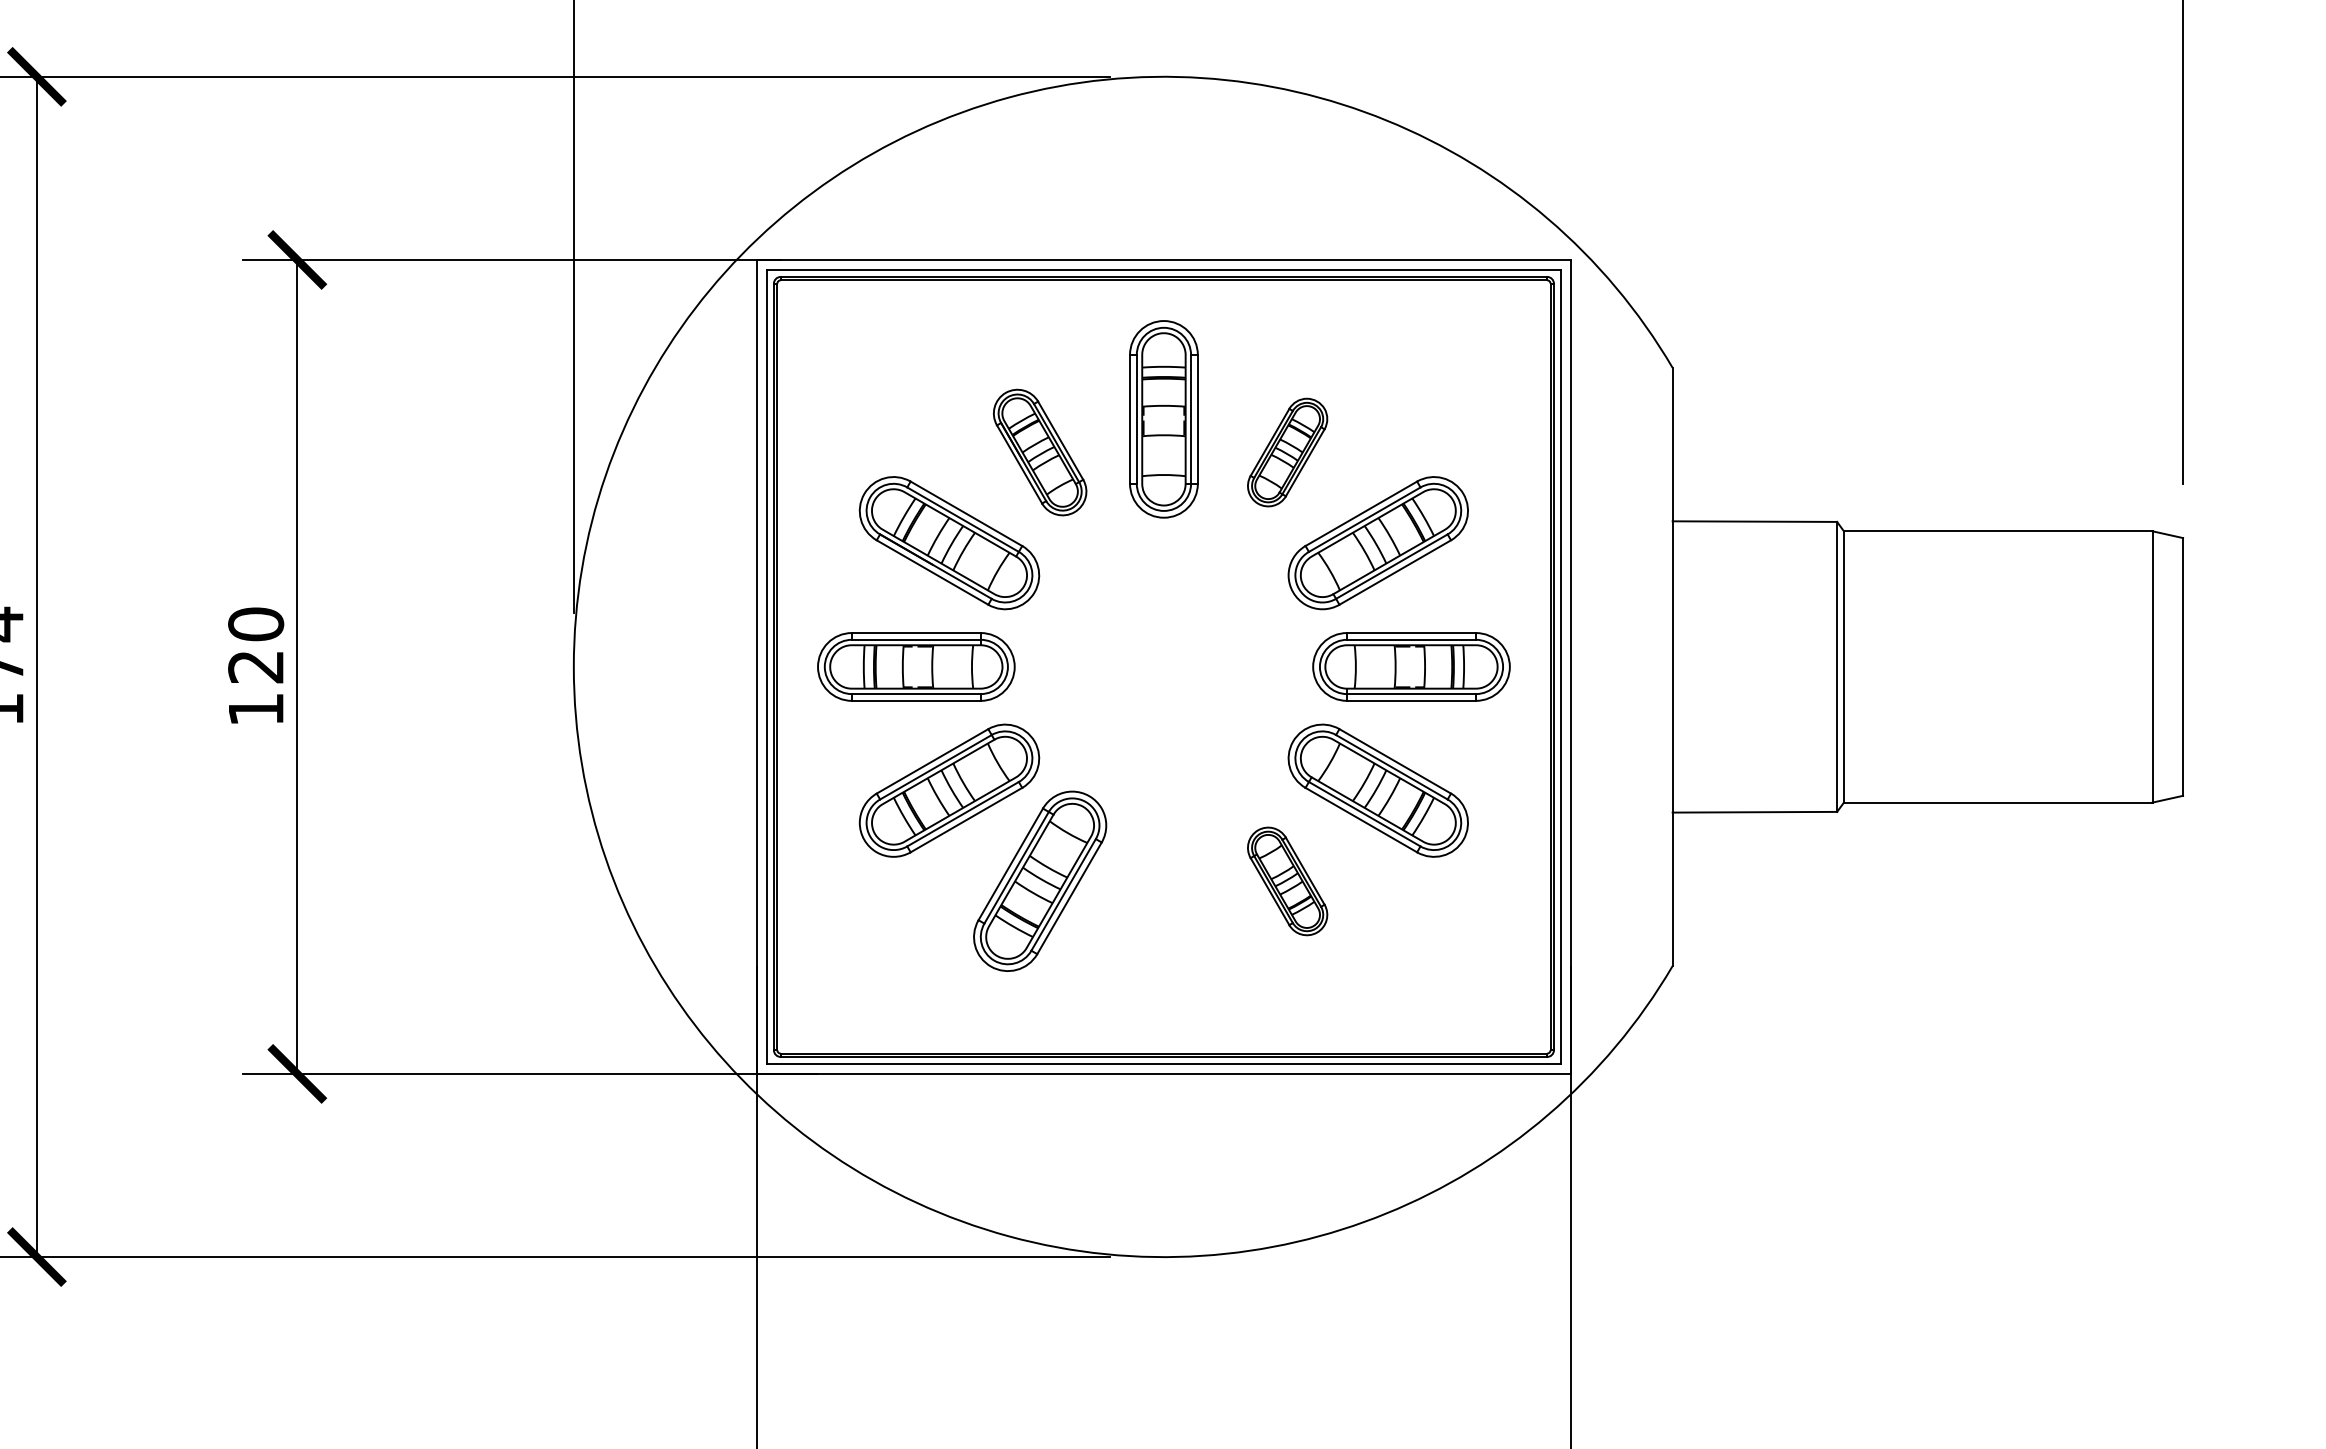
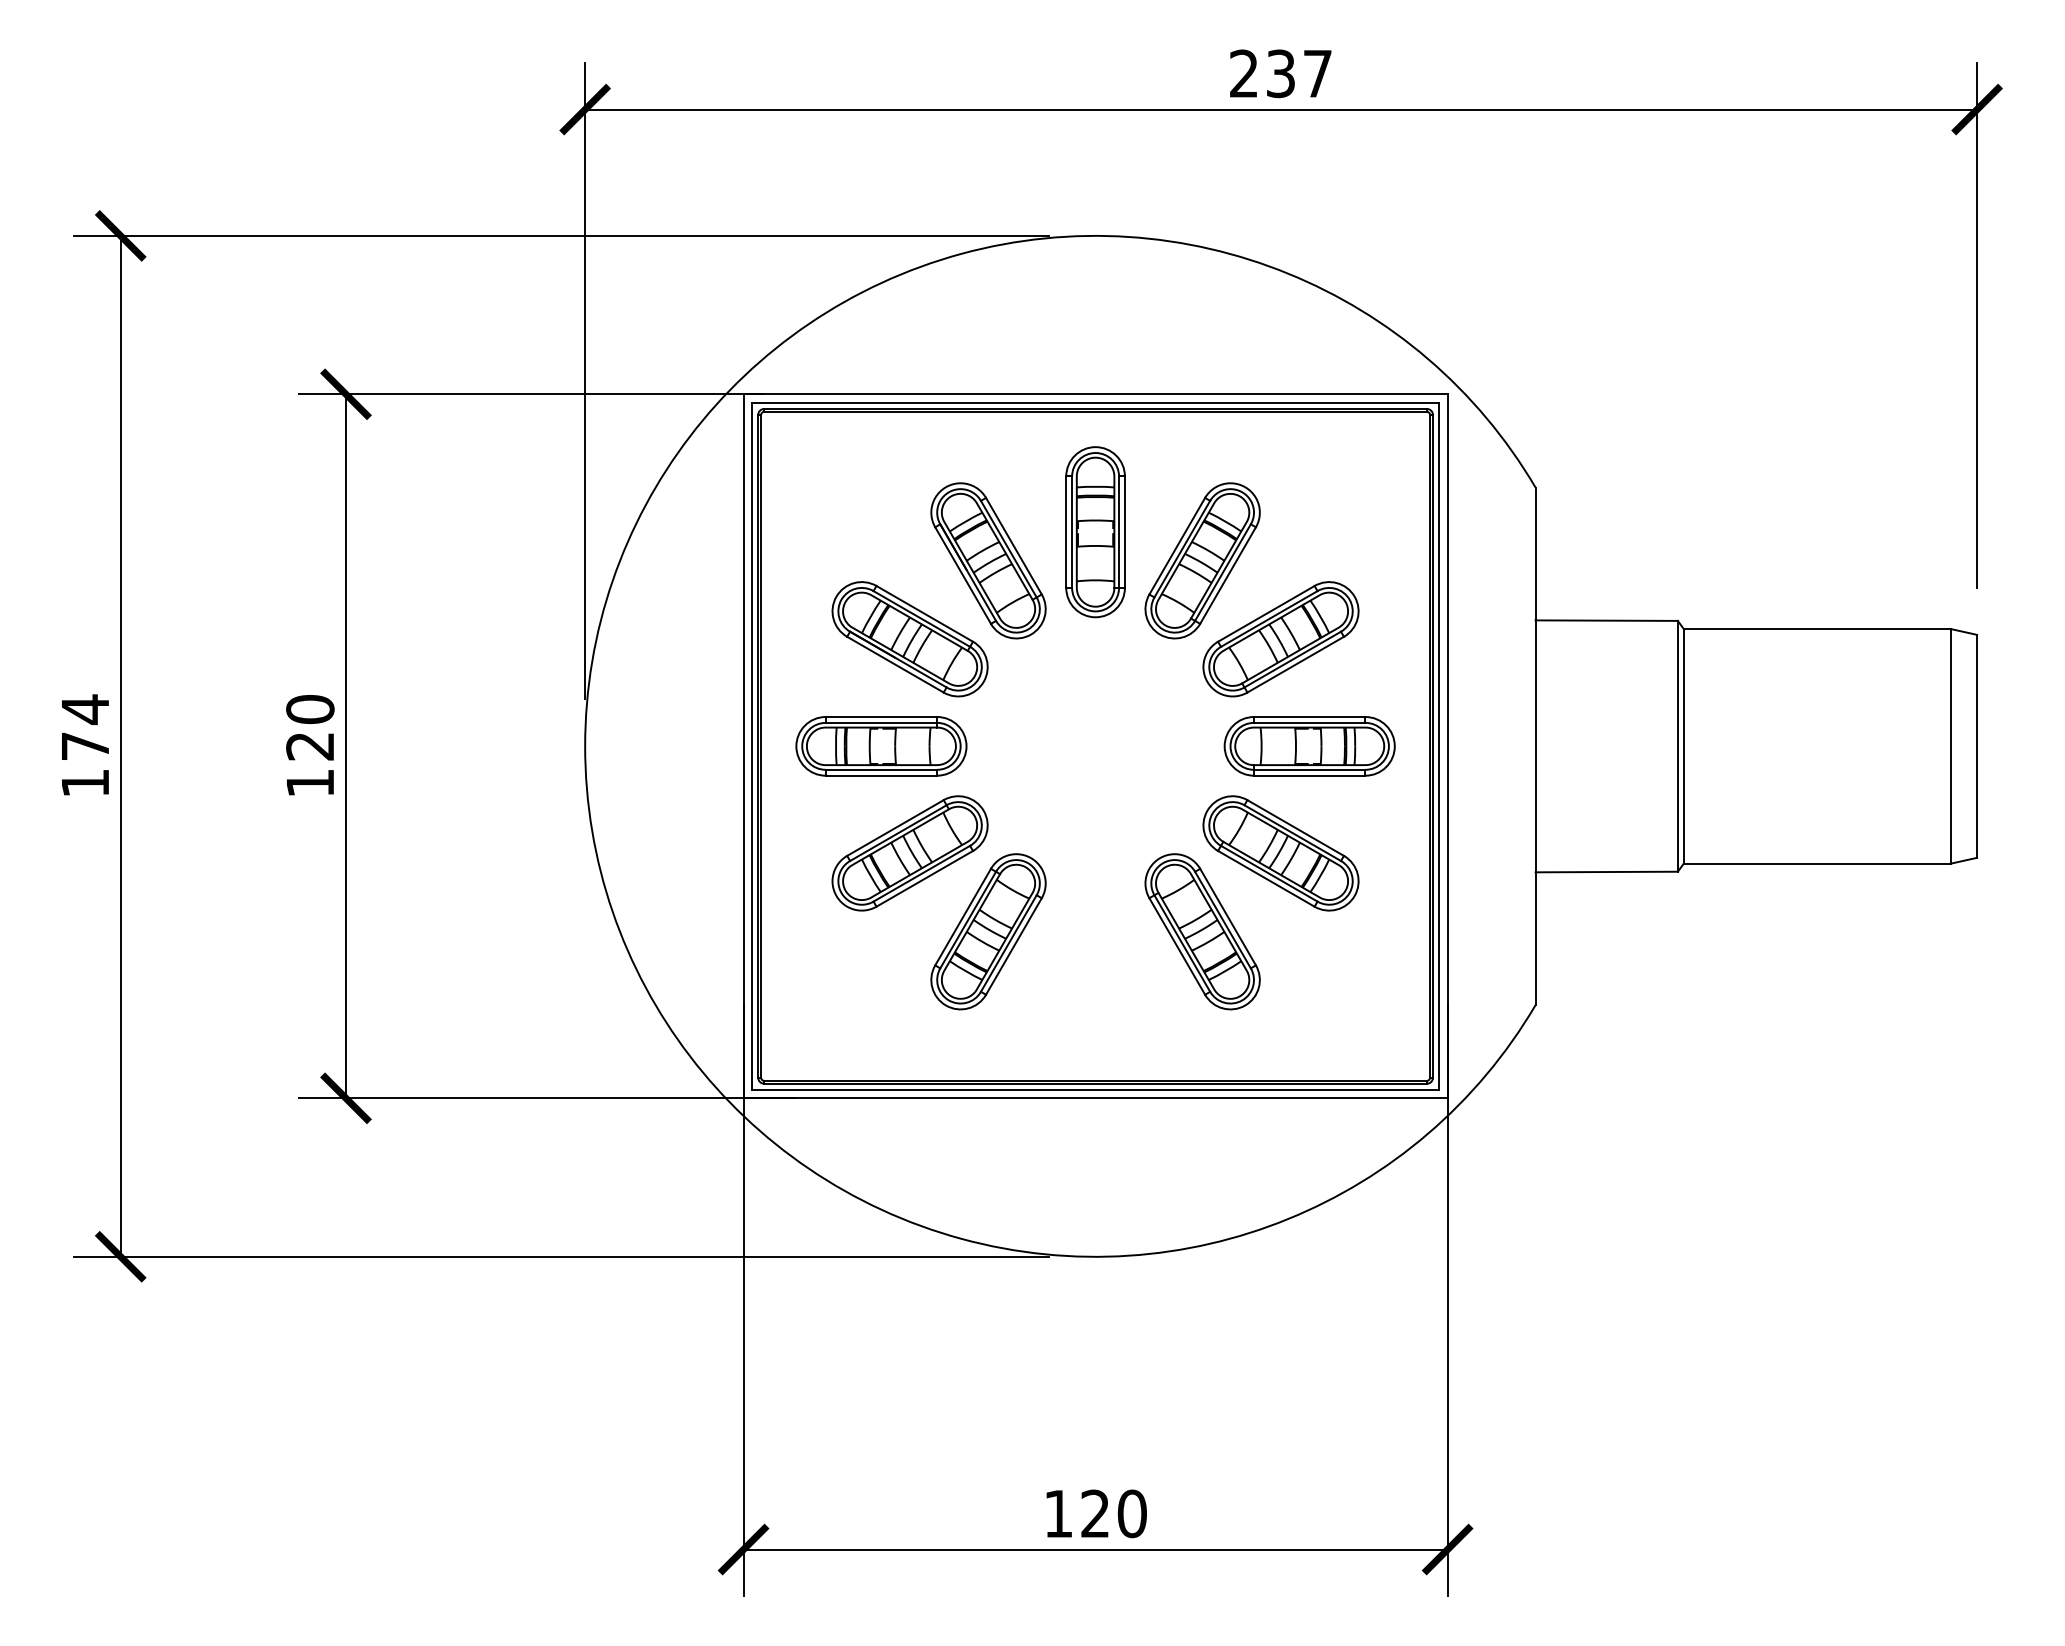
part: (1040, 452) -> (988, 560), size x1.43
part: (1287, 452) -> (1202, 560), size x1.67
part: (1287, 881) -> (1202, 931), size x1.67

